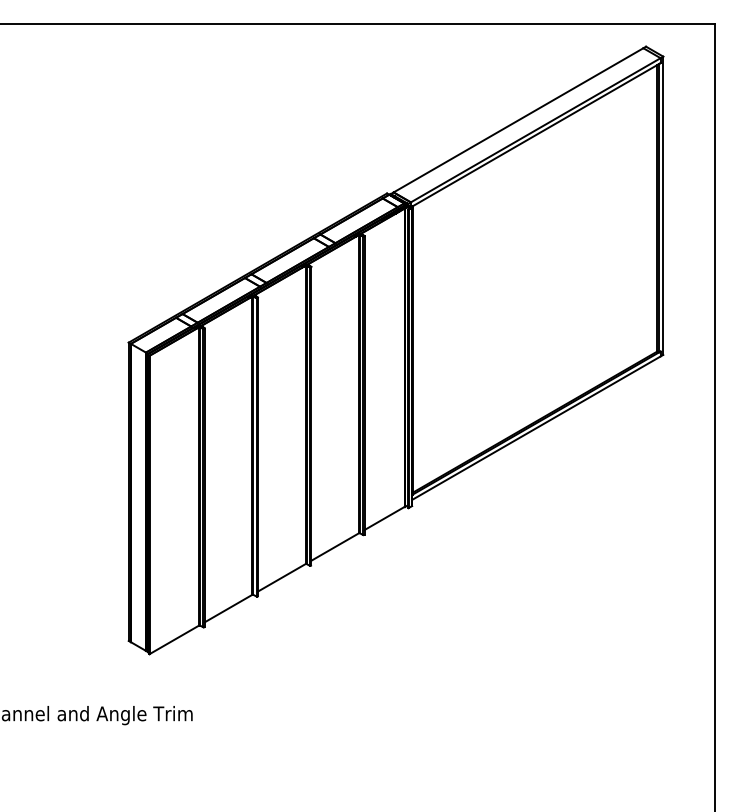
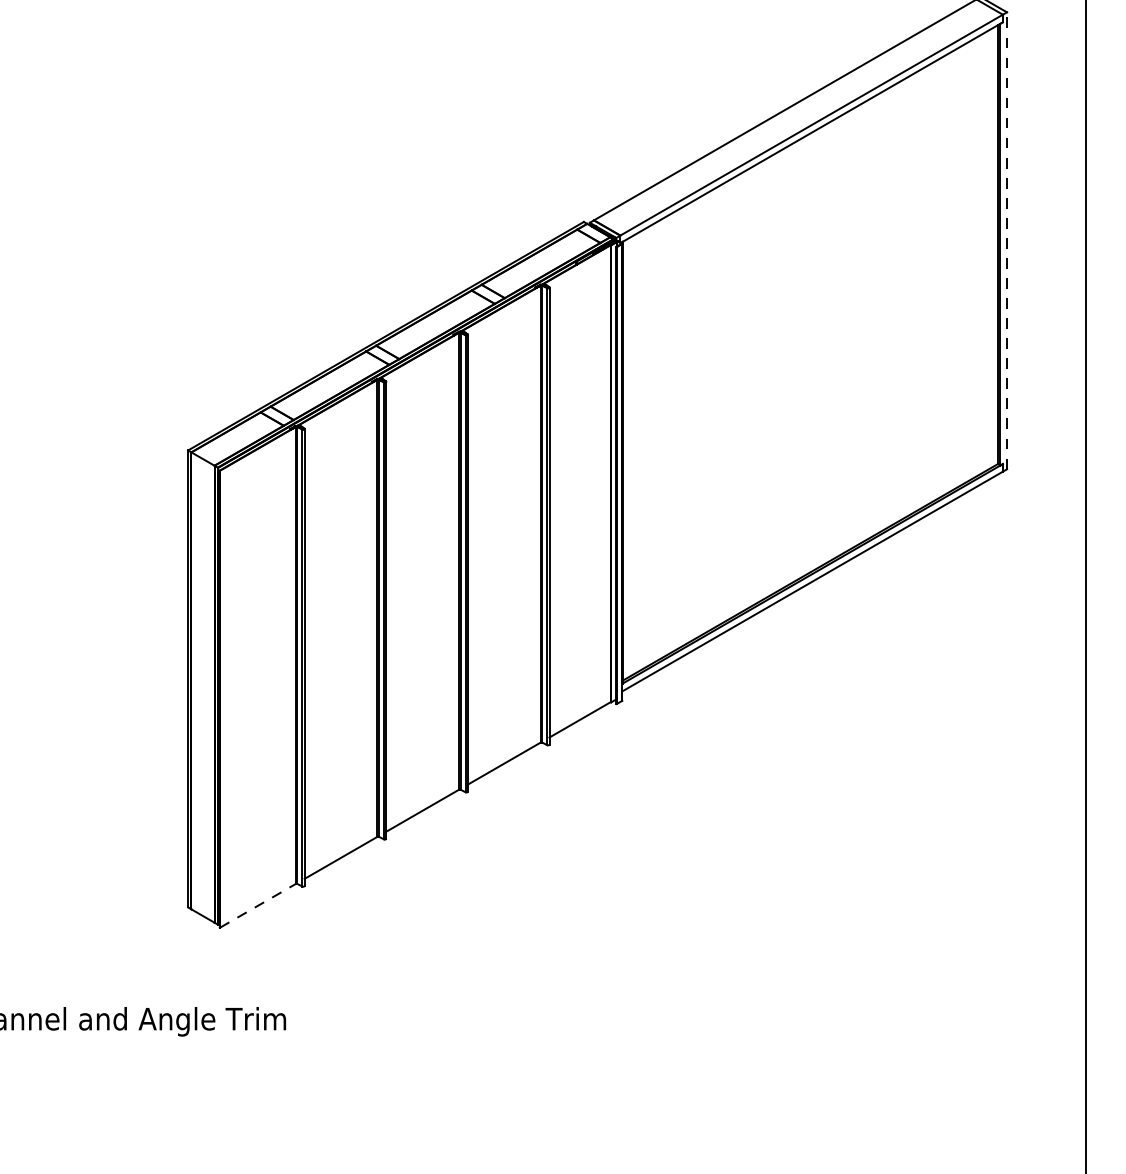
line: (663, 205) -> (1007, 240), solid -> dashed
line: (174, 639) -> (258, 905), solid -> dashed

